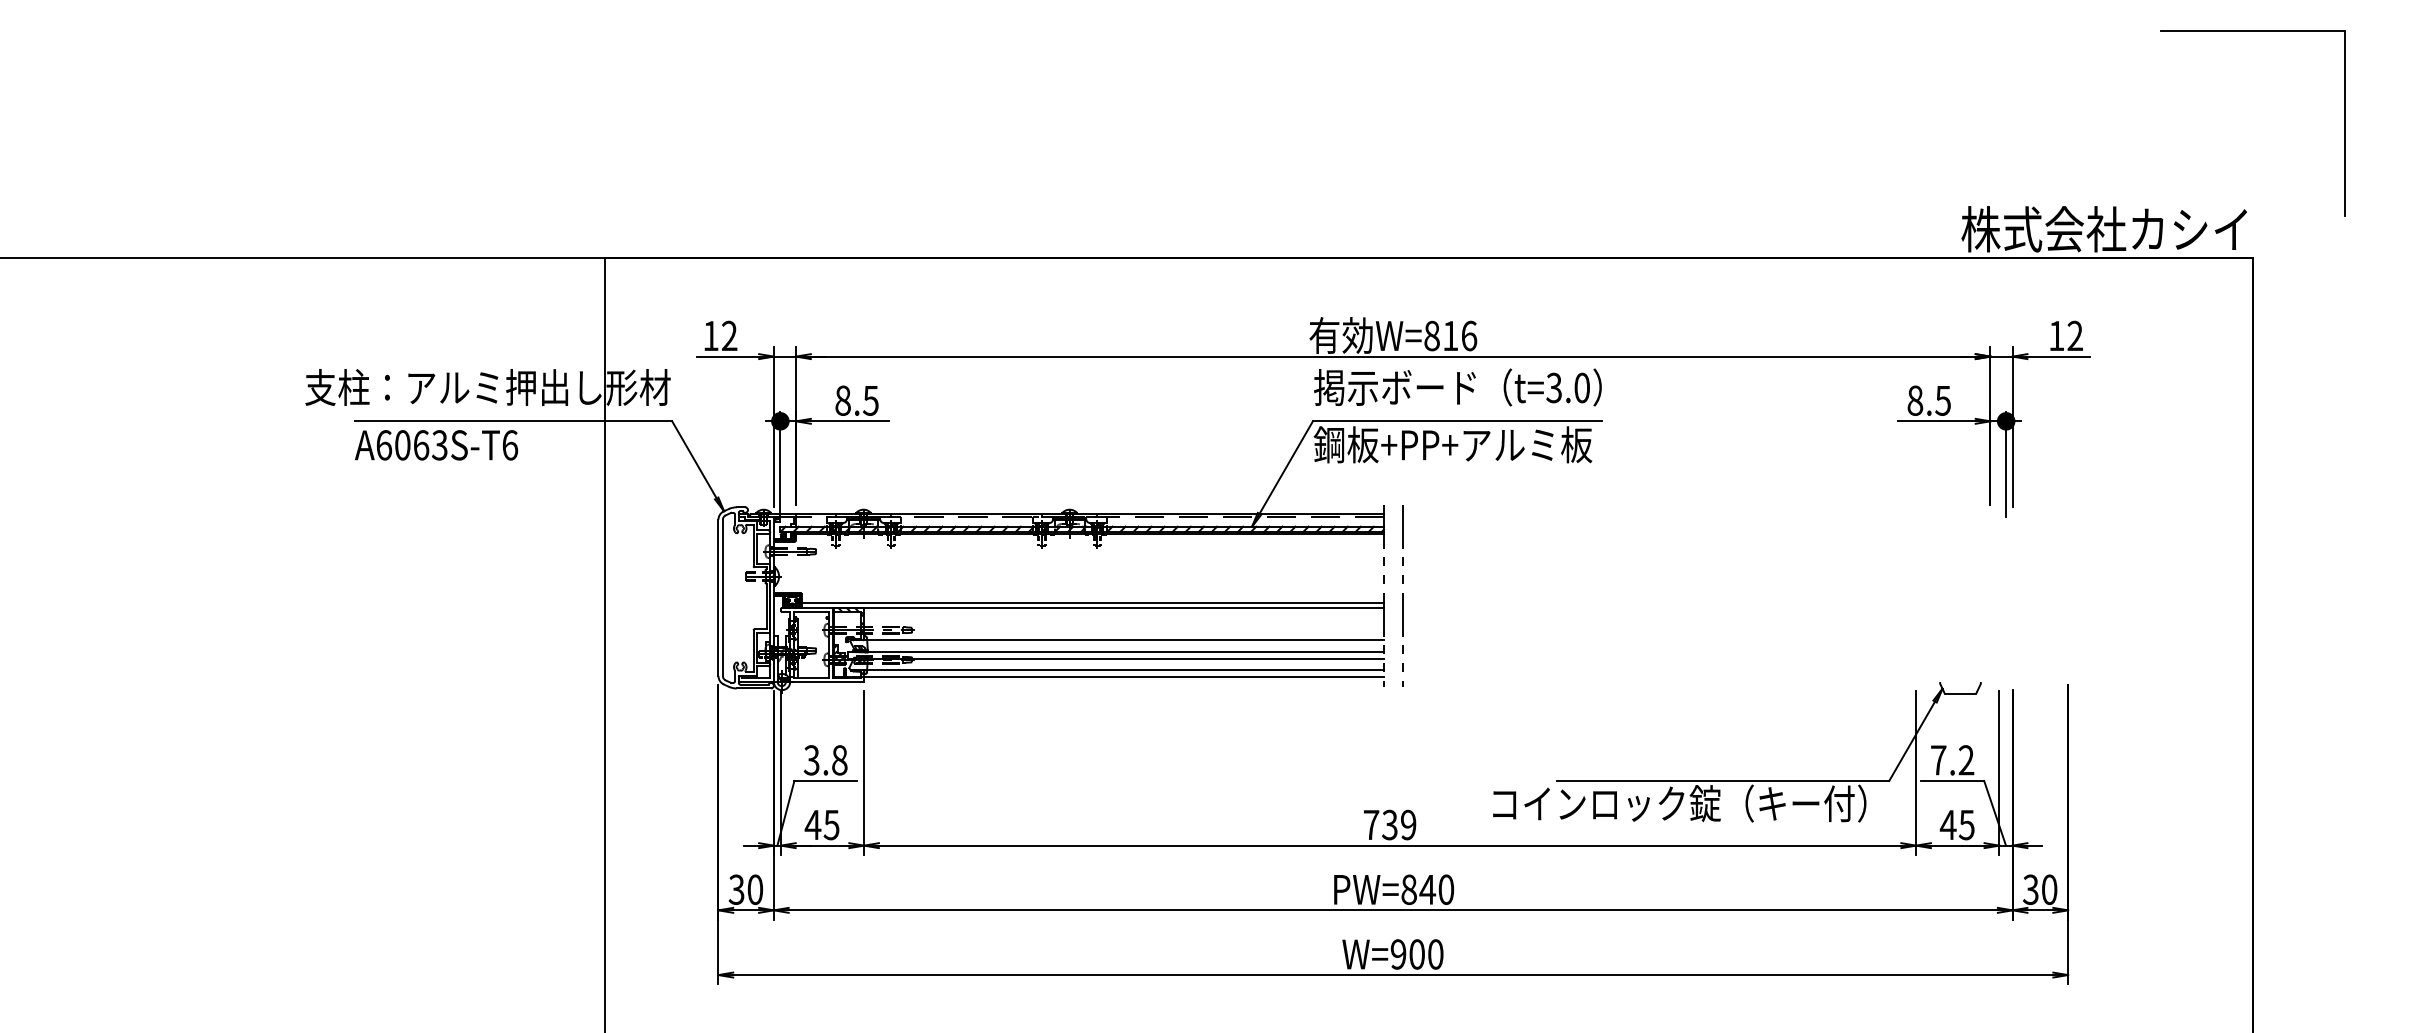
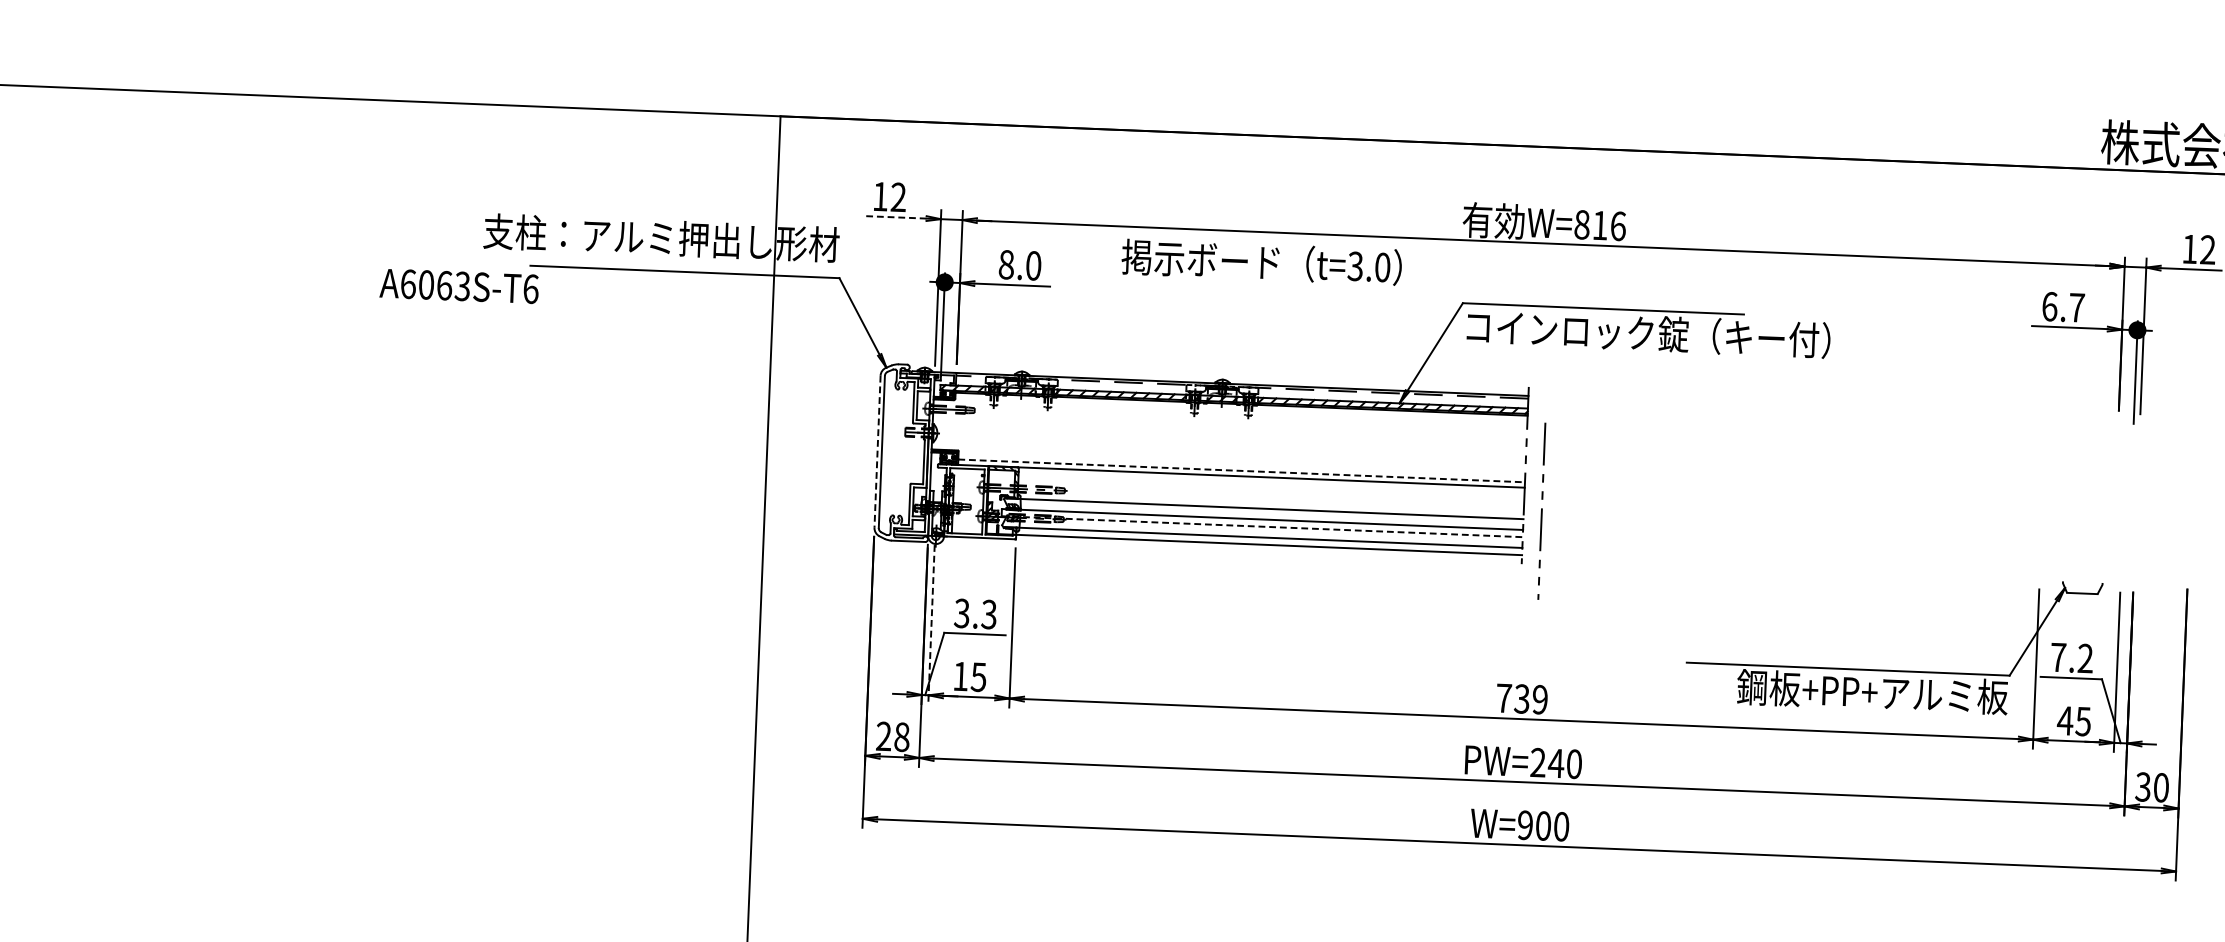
line: (727, 356) -> (895, 217), solid -> dashed
text: (1457, 387) -> (1261, 262), moved
text: (870, 400) -> (1033, 265), 8.5 -> 8.0
text: (1928, 400) -> (2062, 307), 8.5 -> 6.7
text: (1502, 444) -> (1646, 333), 鋼板+PP+アルミ板 -> コインロック錠（キー付）
text: (436, 445) -> (459, 286), moved
line: (1402, 595) -> (1541, 511), moved
line: (718, 598) -> (877, 452), solid -> dashed
line: (1093, 602) -> (1242, 470), solid -> dashed
line: (1116, 658) -> (1262, 526), solid -> dashed
text: (839, 760) -> (988, 614), 3.8 -> 3.3
line: (780, 773) -> (931, 625), solid -> dashed
text: (1690, 803) -> (1815, 689), コインロック錠（キー付） -> 鋼板+PP+アルミ板
text: (812, 824) -> (960, 675), 45 -> 15
text: (1408, 889) -> (1537, 762), PW=840 -> PW=240
text: (745, 890) -> (892, 737), 30 -> 28

